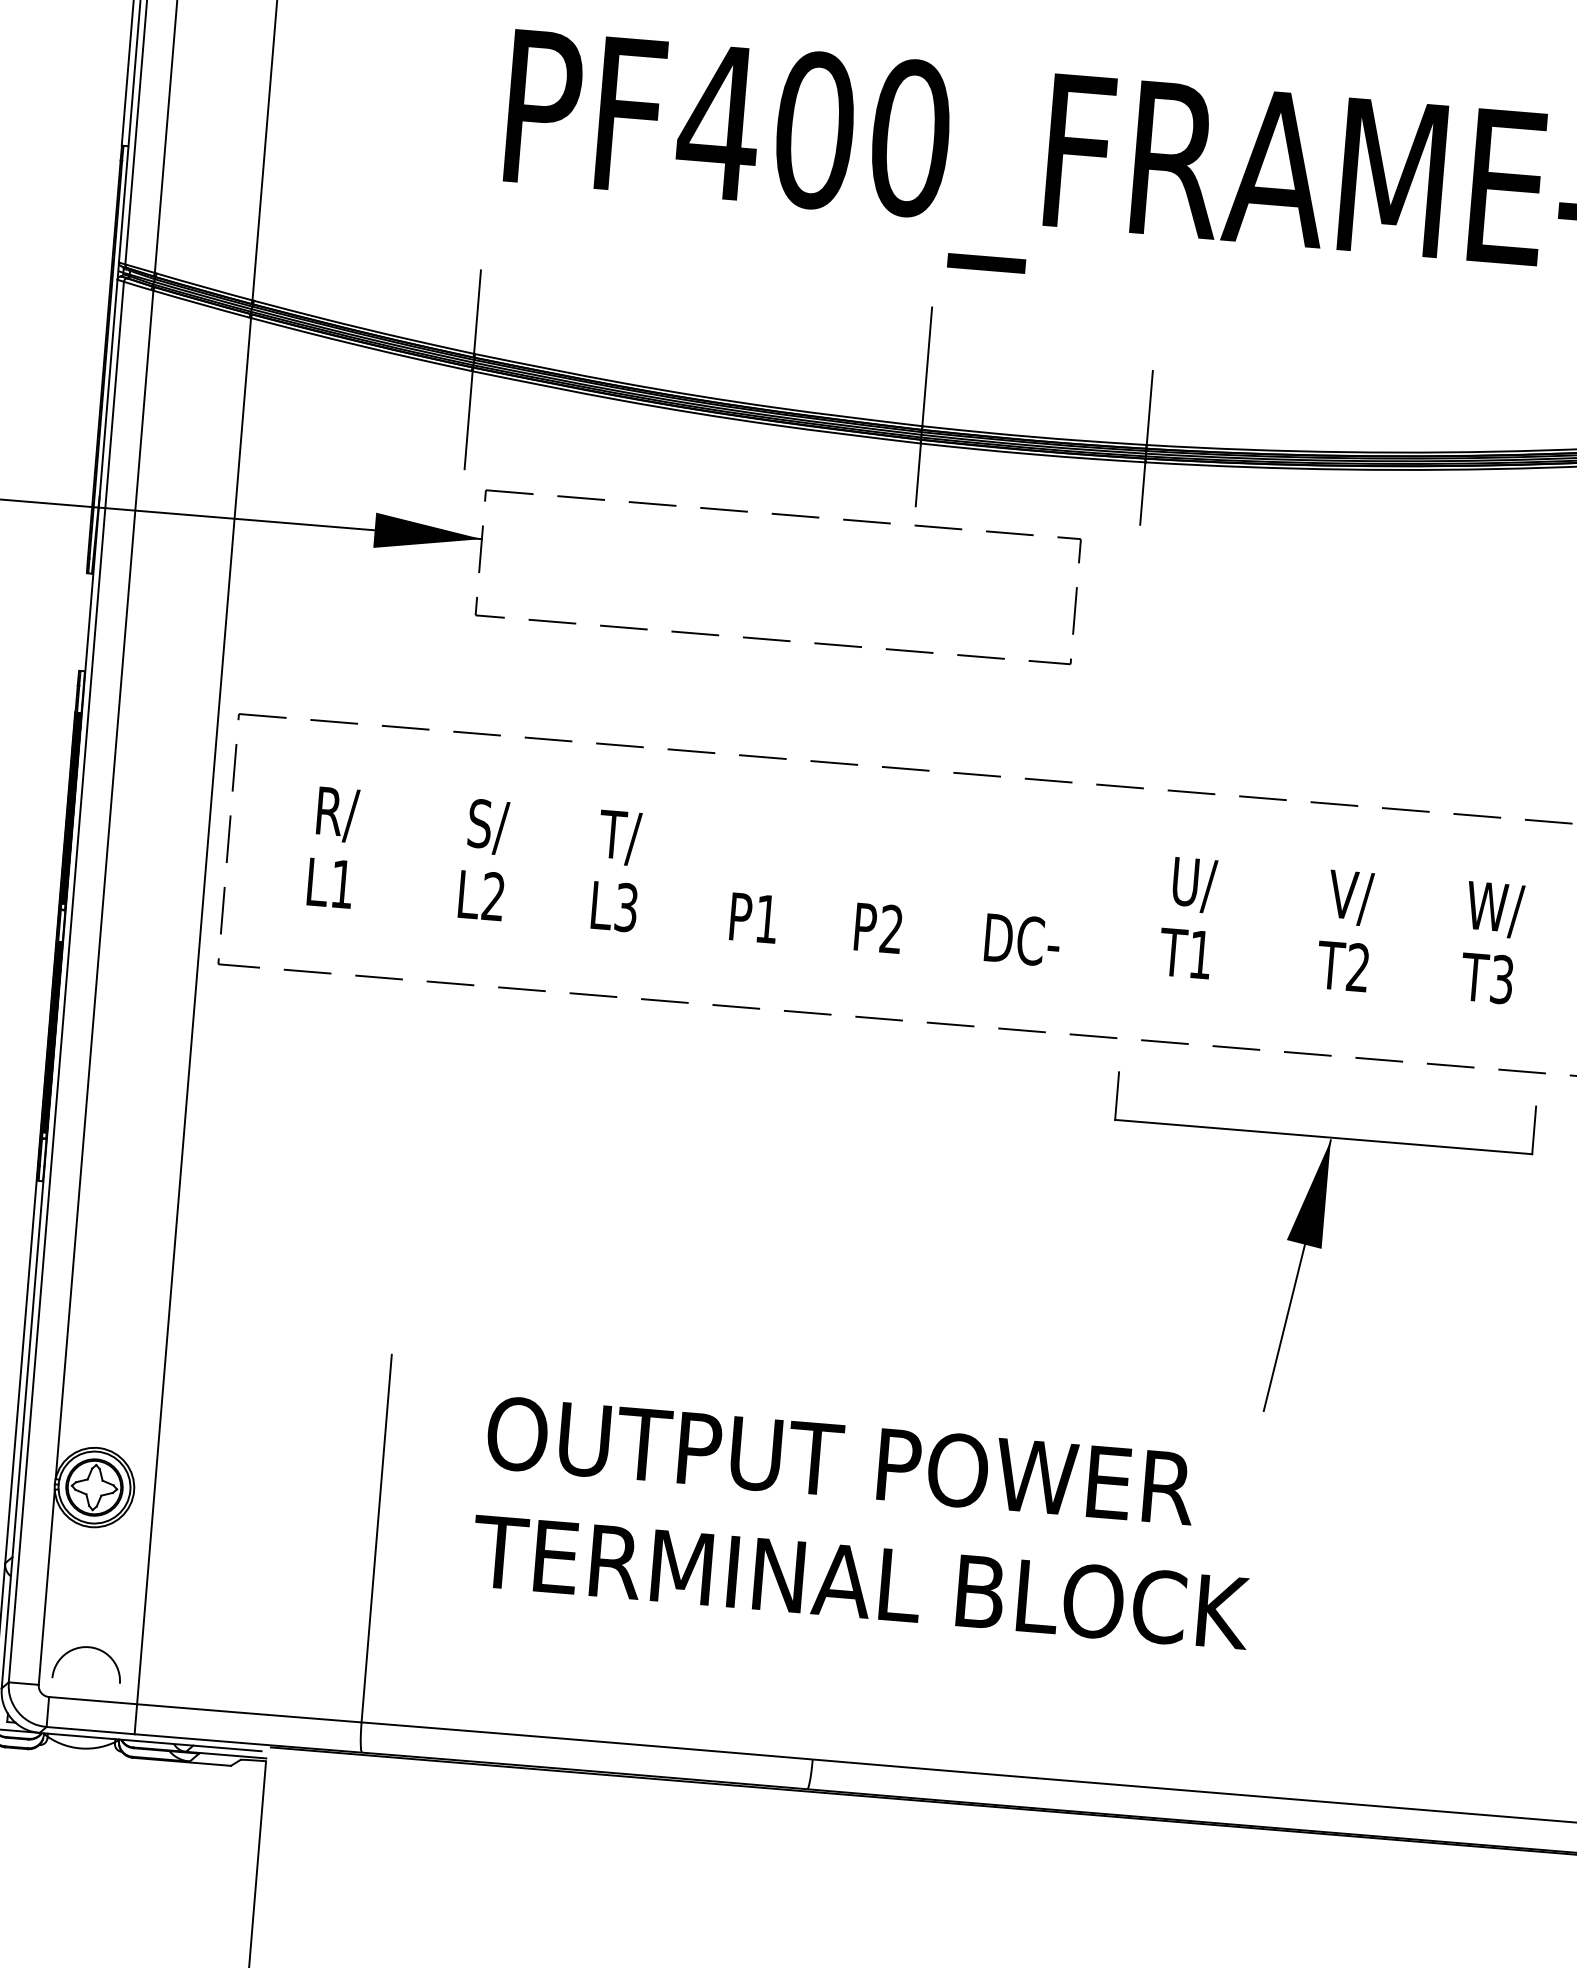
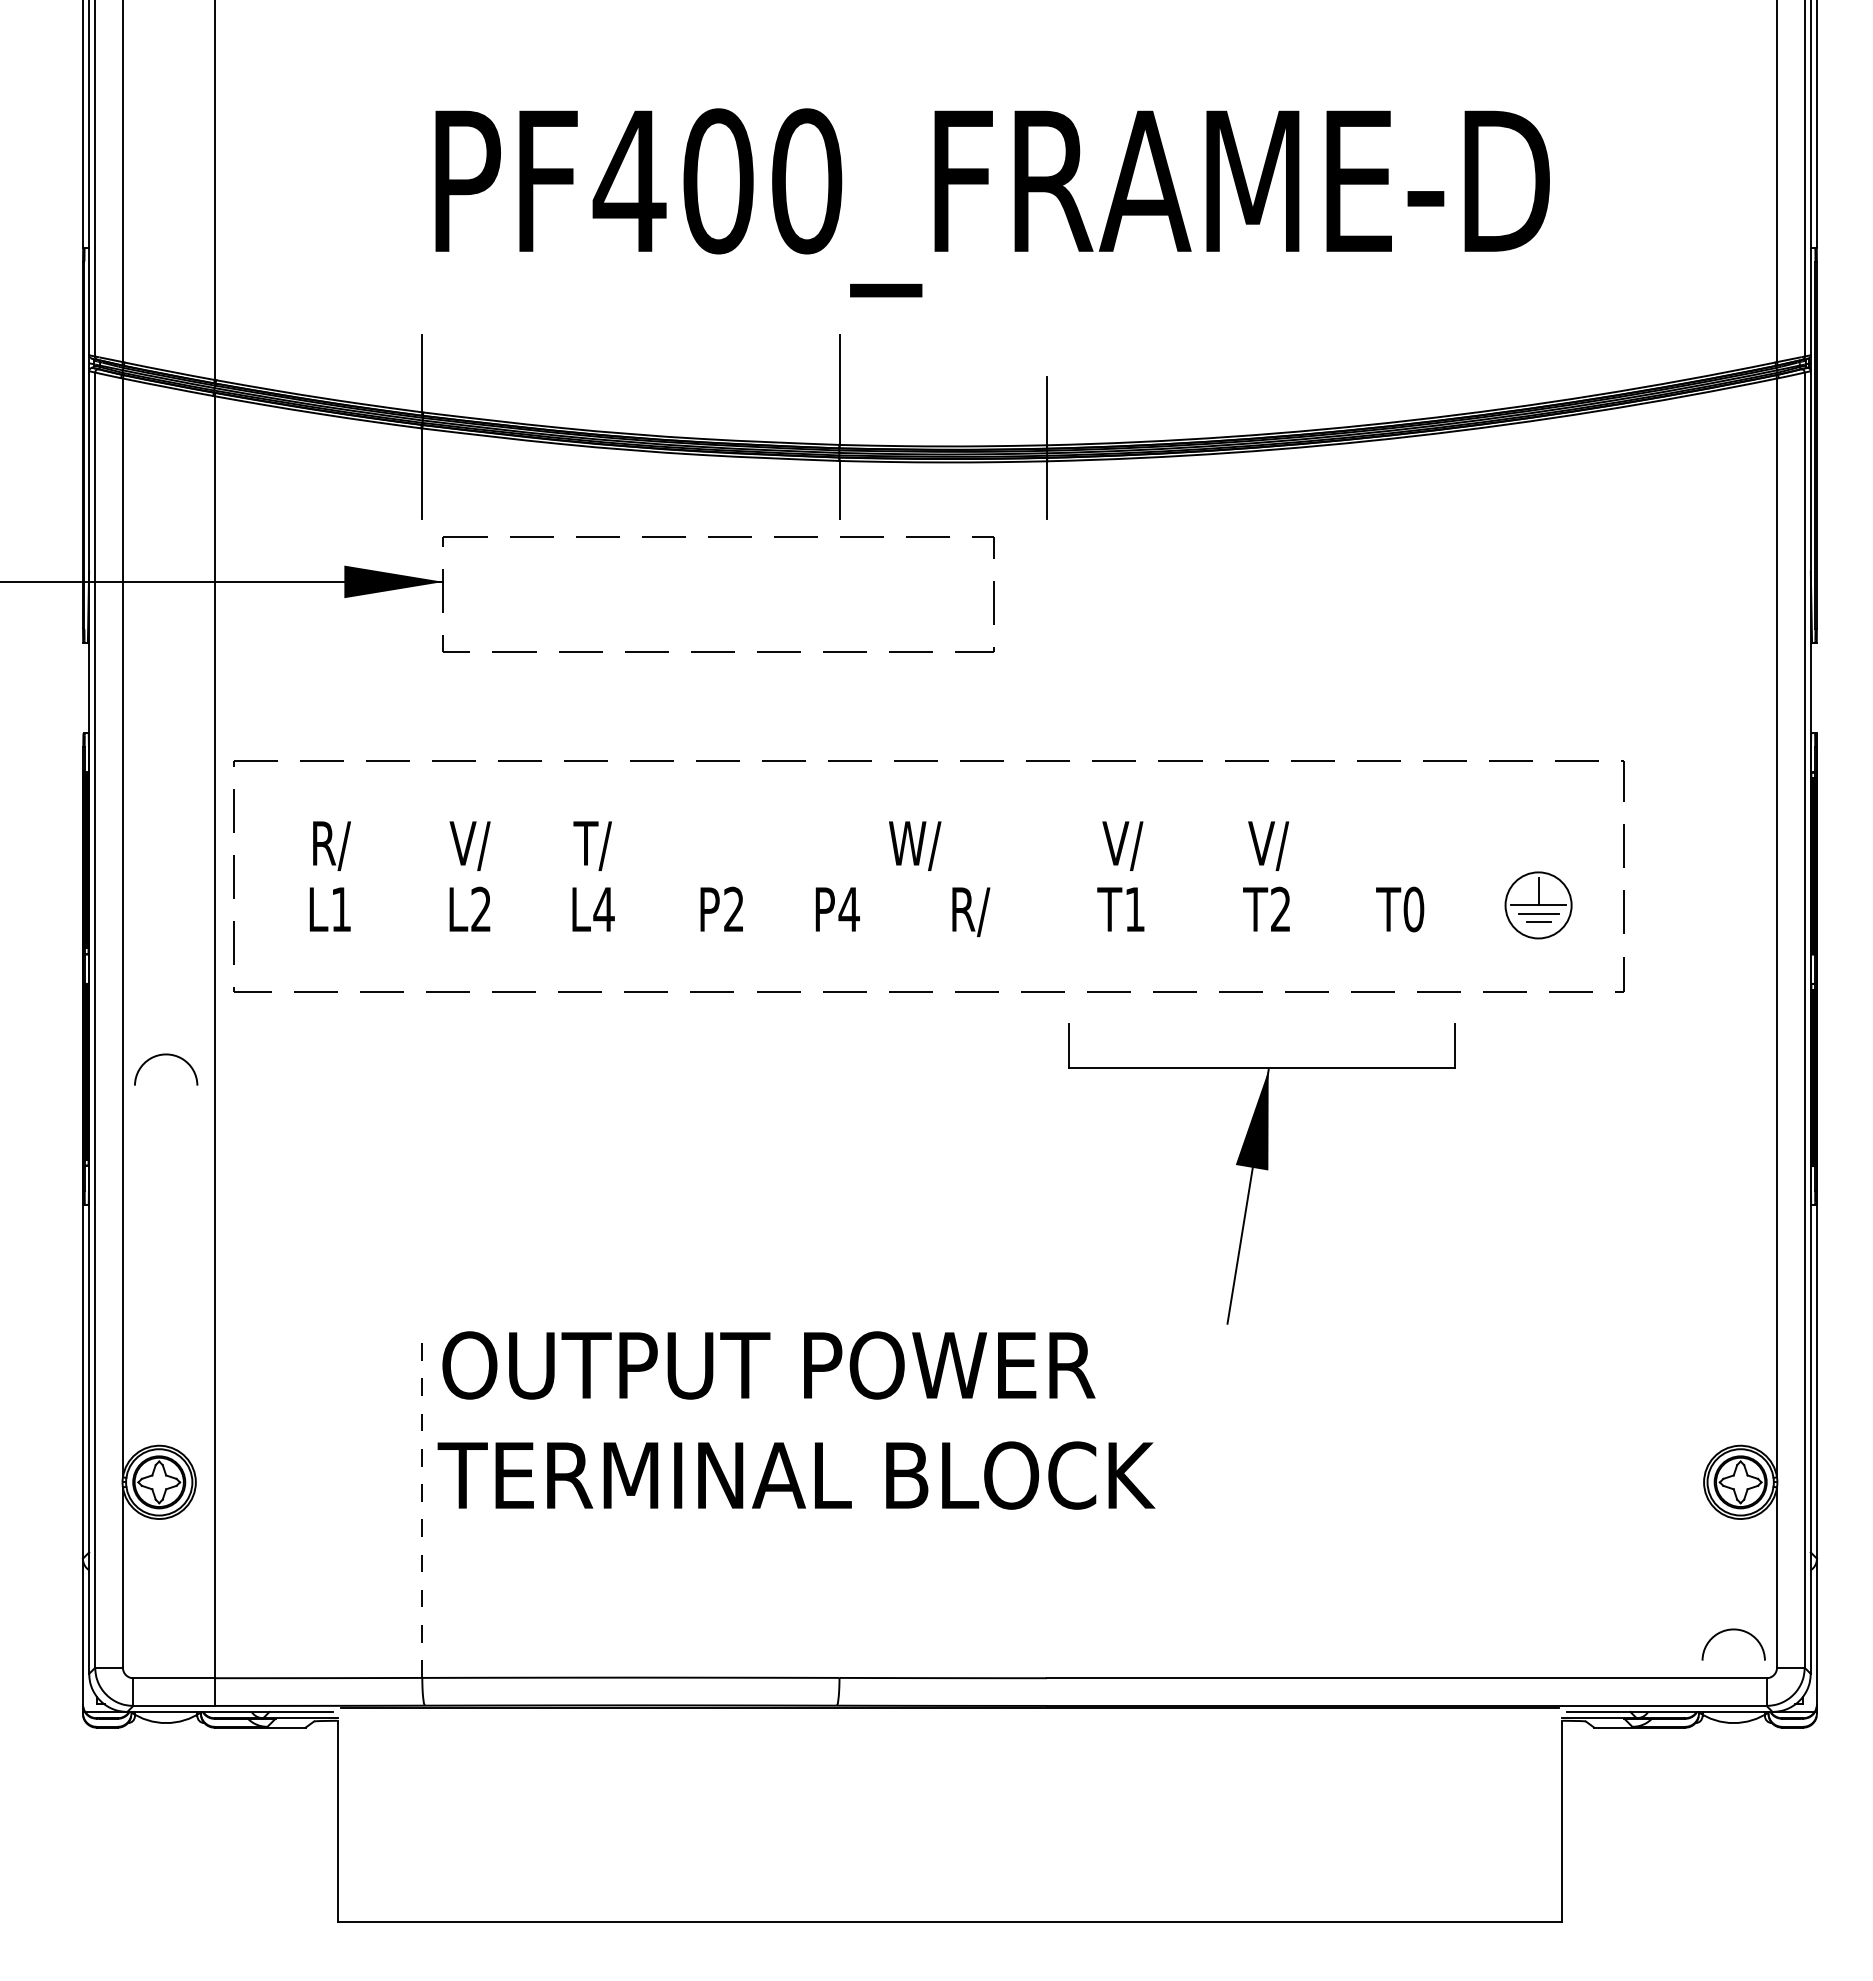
text: (486, 826) -> (469, 845), S/ -> V/
text: (1193, 884) -> (1123, 845), U/ -> V/
text: (625, 907) -> (603, 909), L3 -> L4
text: (1495, 909) -> (915, 845), moved
text: (766, 918) -> (733, 908), P1 -> P2
text: (890, 928) -> (848, 908), P2 -> P4
text: (1022, 942) -> (970, 911), DC- -> R/
text: (1501, 979) -> (1413, 909), T3 -> T0
text: (865, 1522) -> (796, 1420), moved
line: (376, 1538) -> (422, 1507), solid -> dashed
arc: (89, 1648) -> (166, 1055), moved

